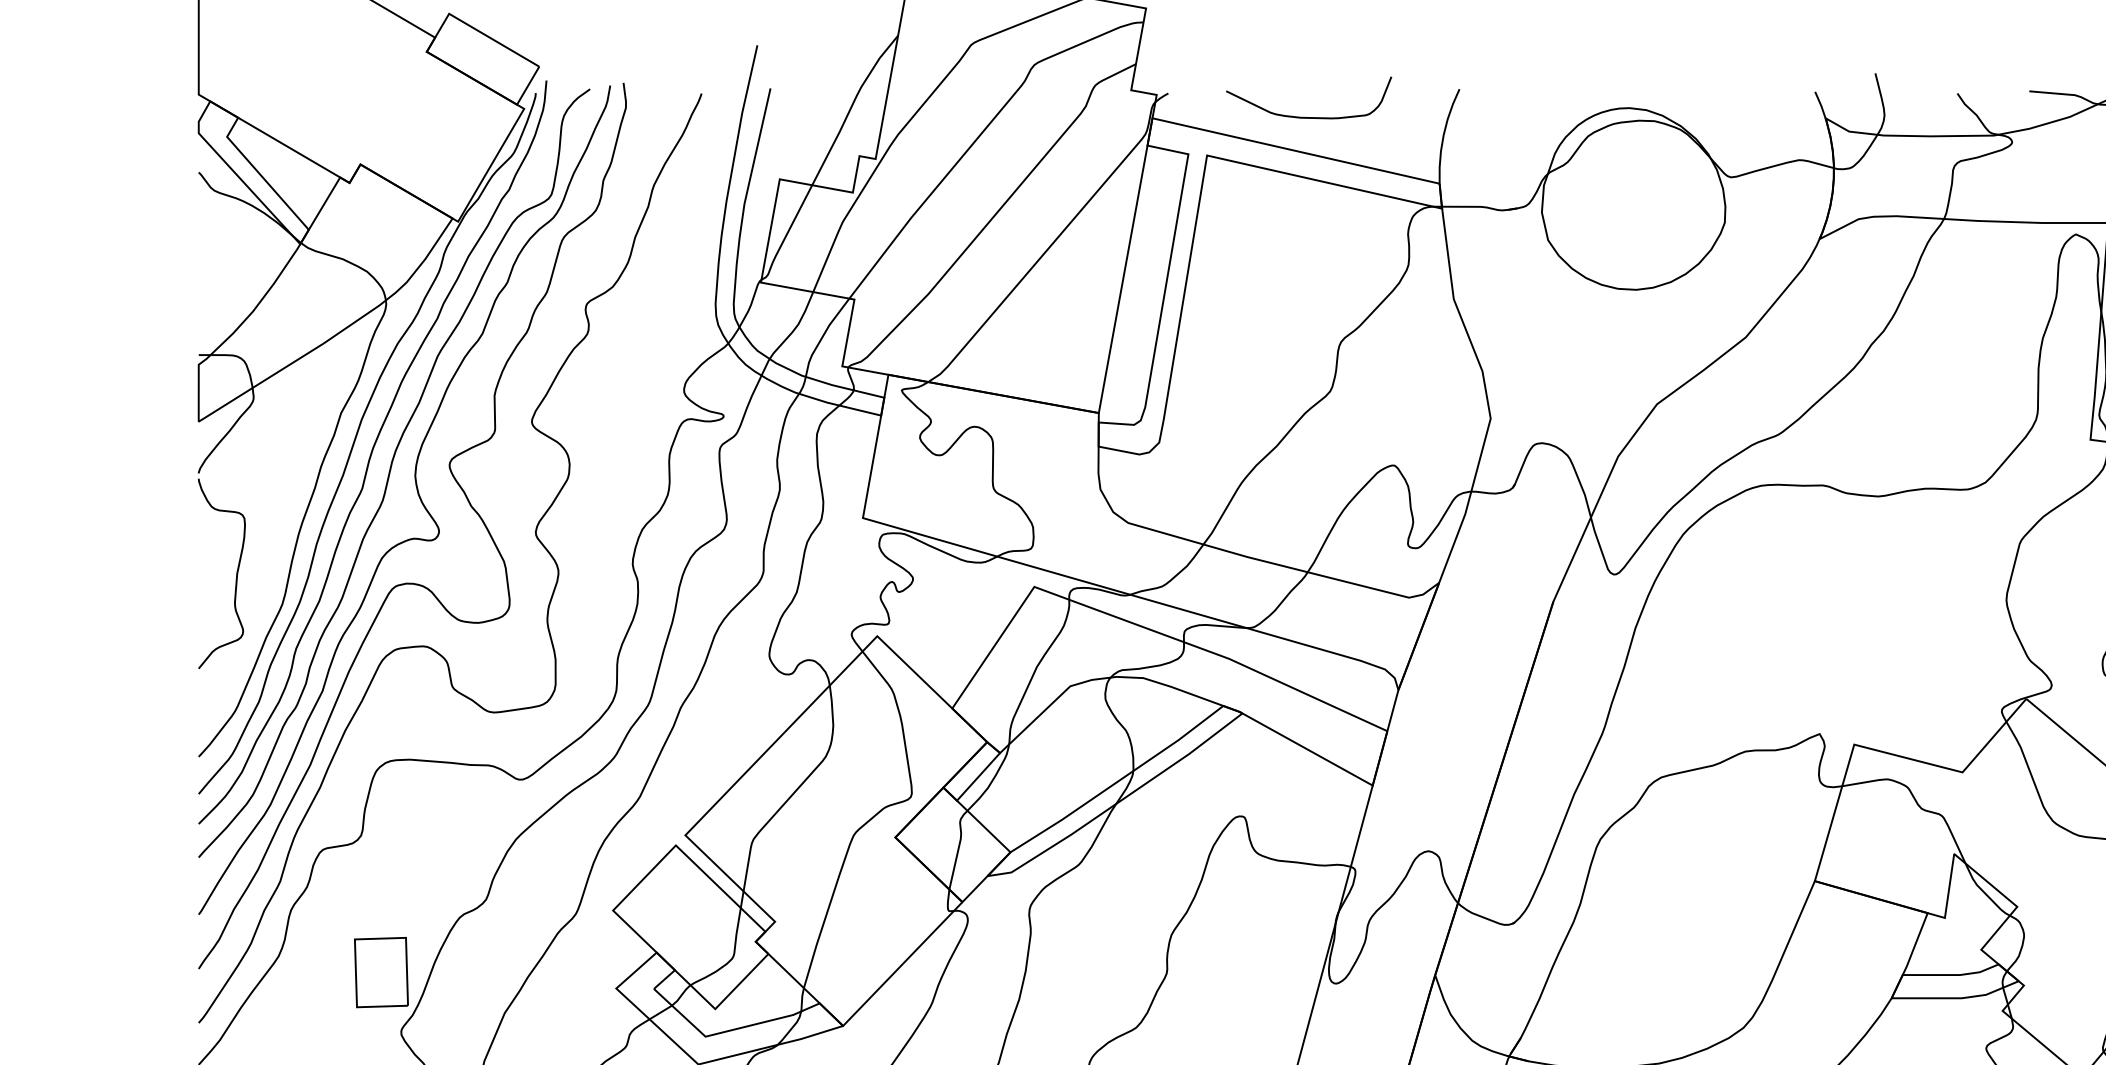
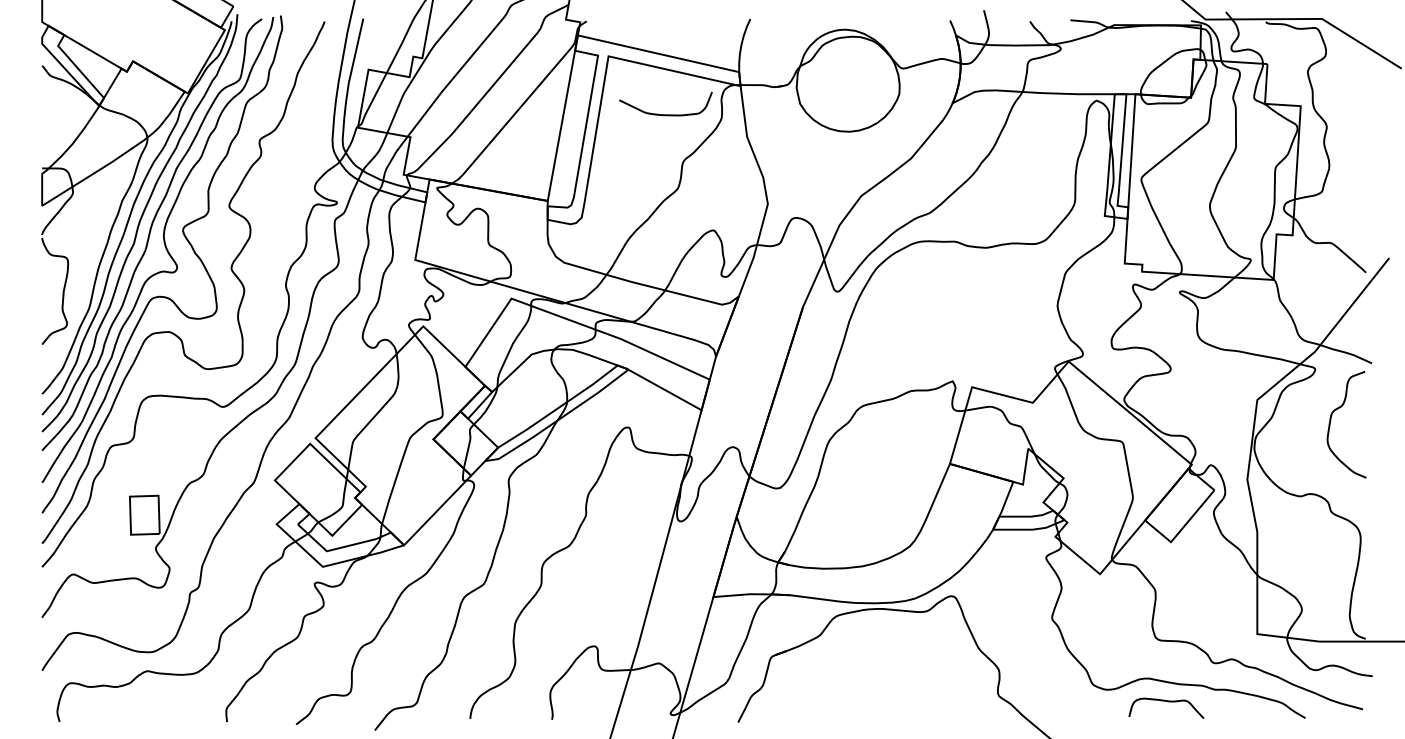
curve: (1308, 116) -> (665, 114), moved

